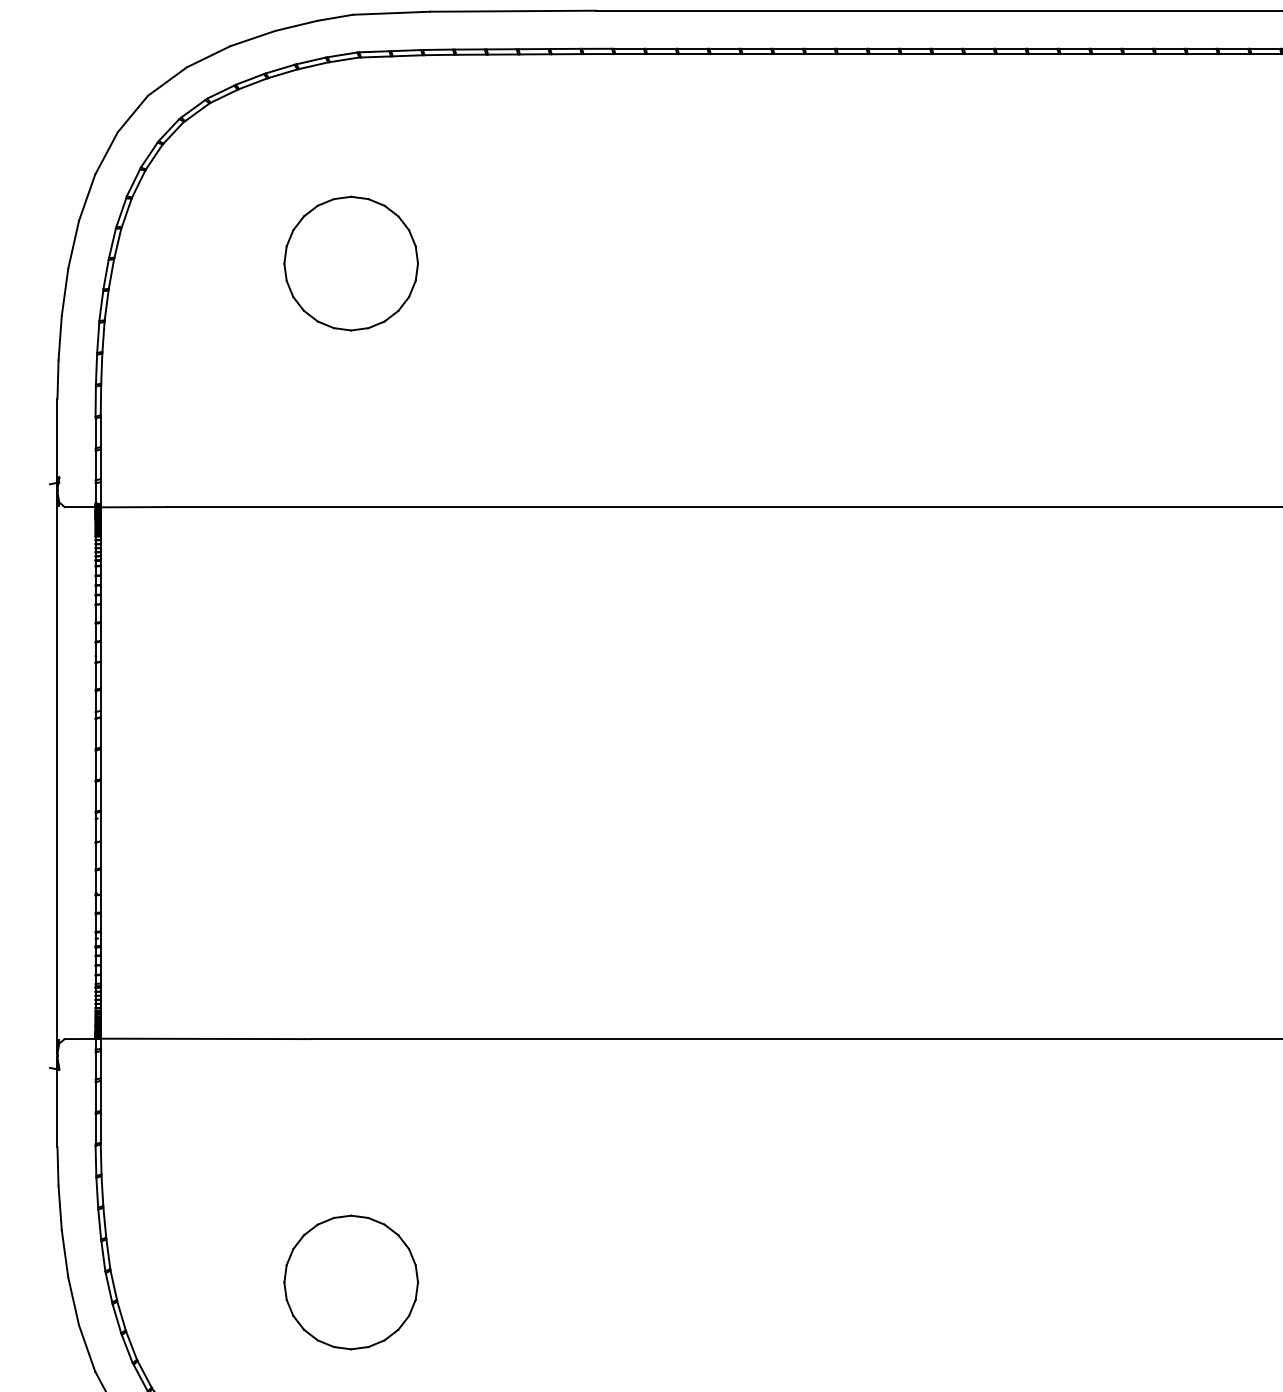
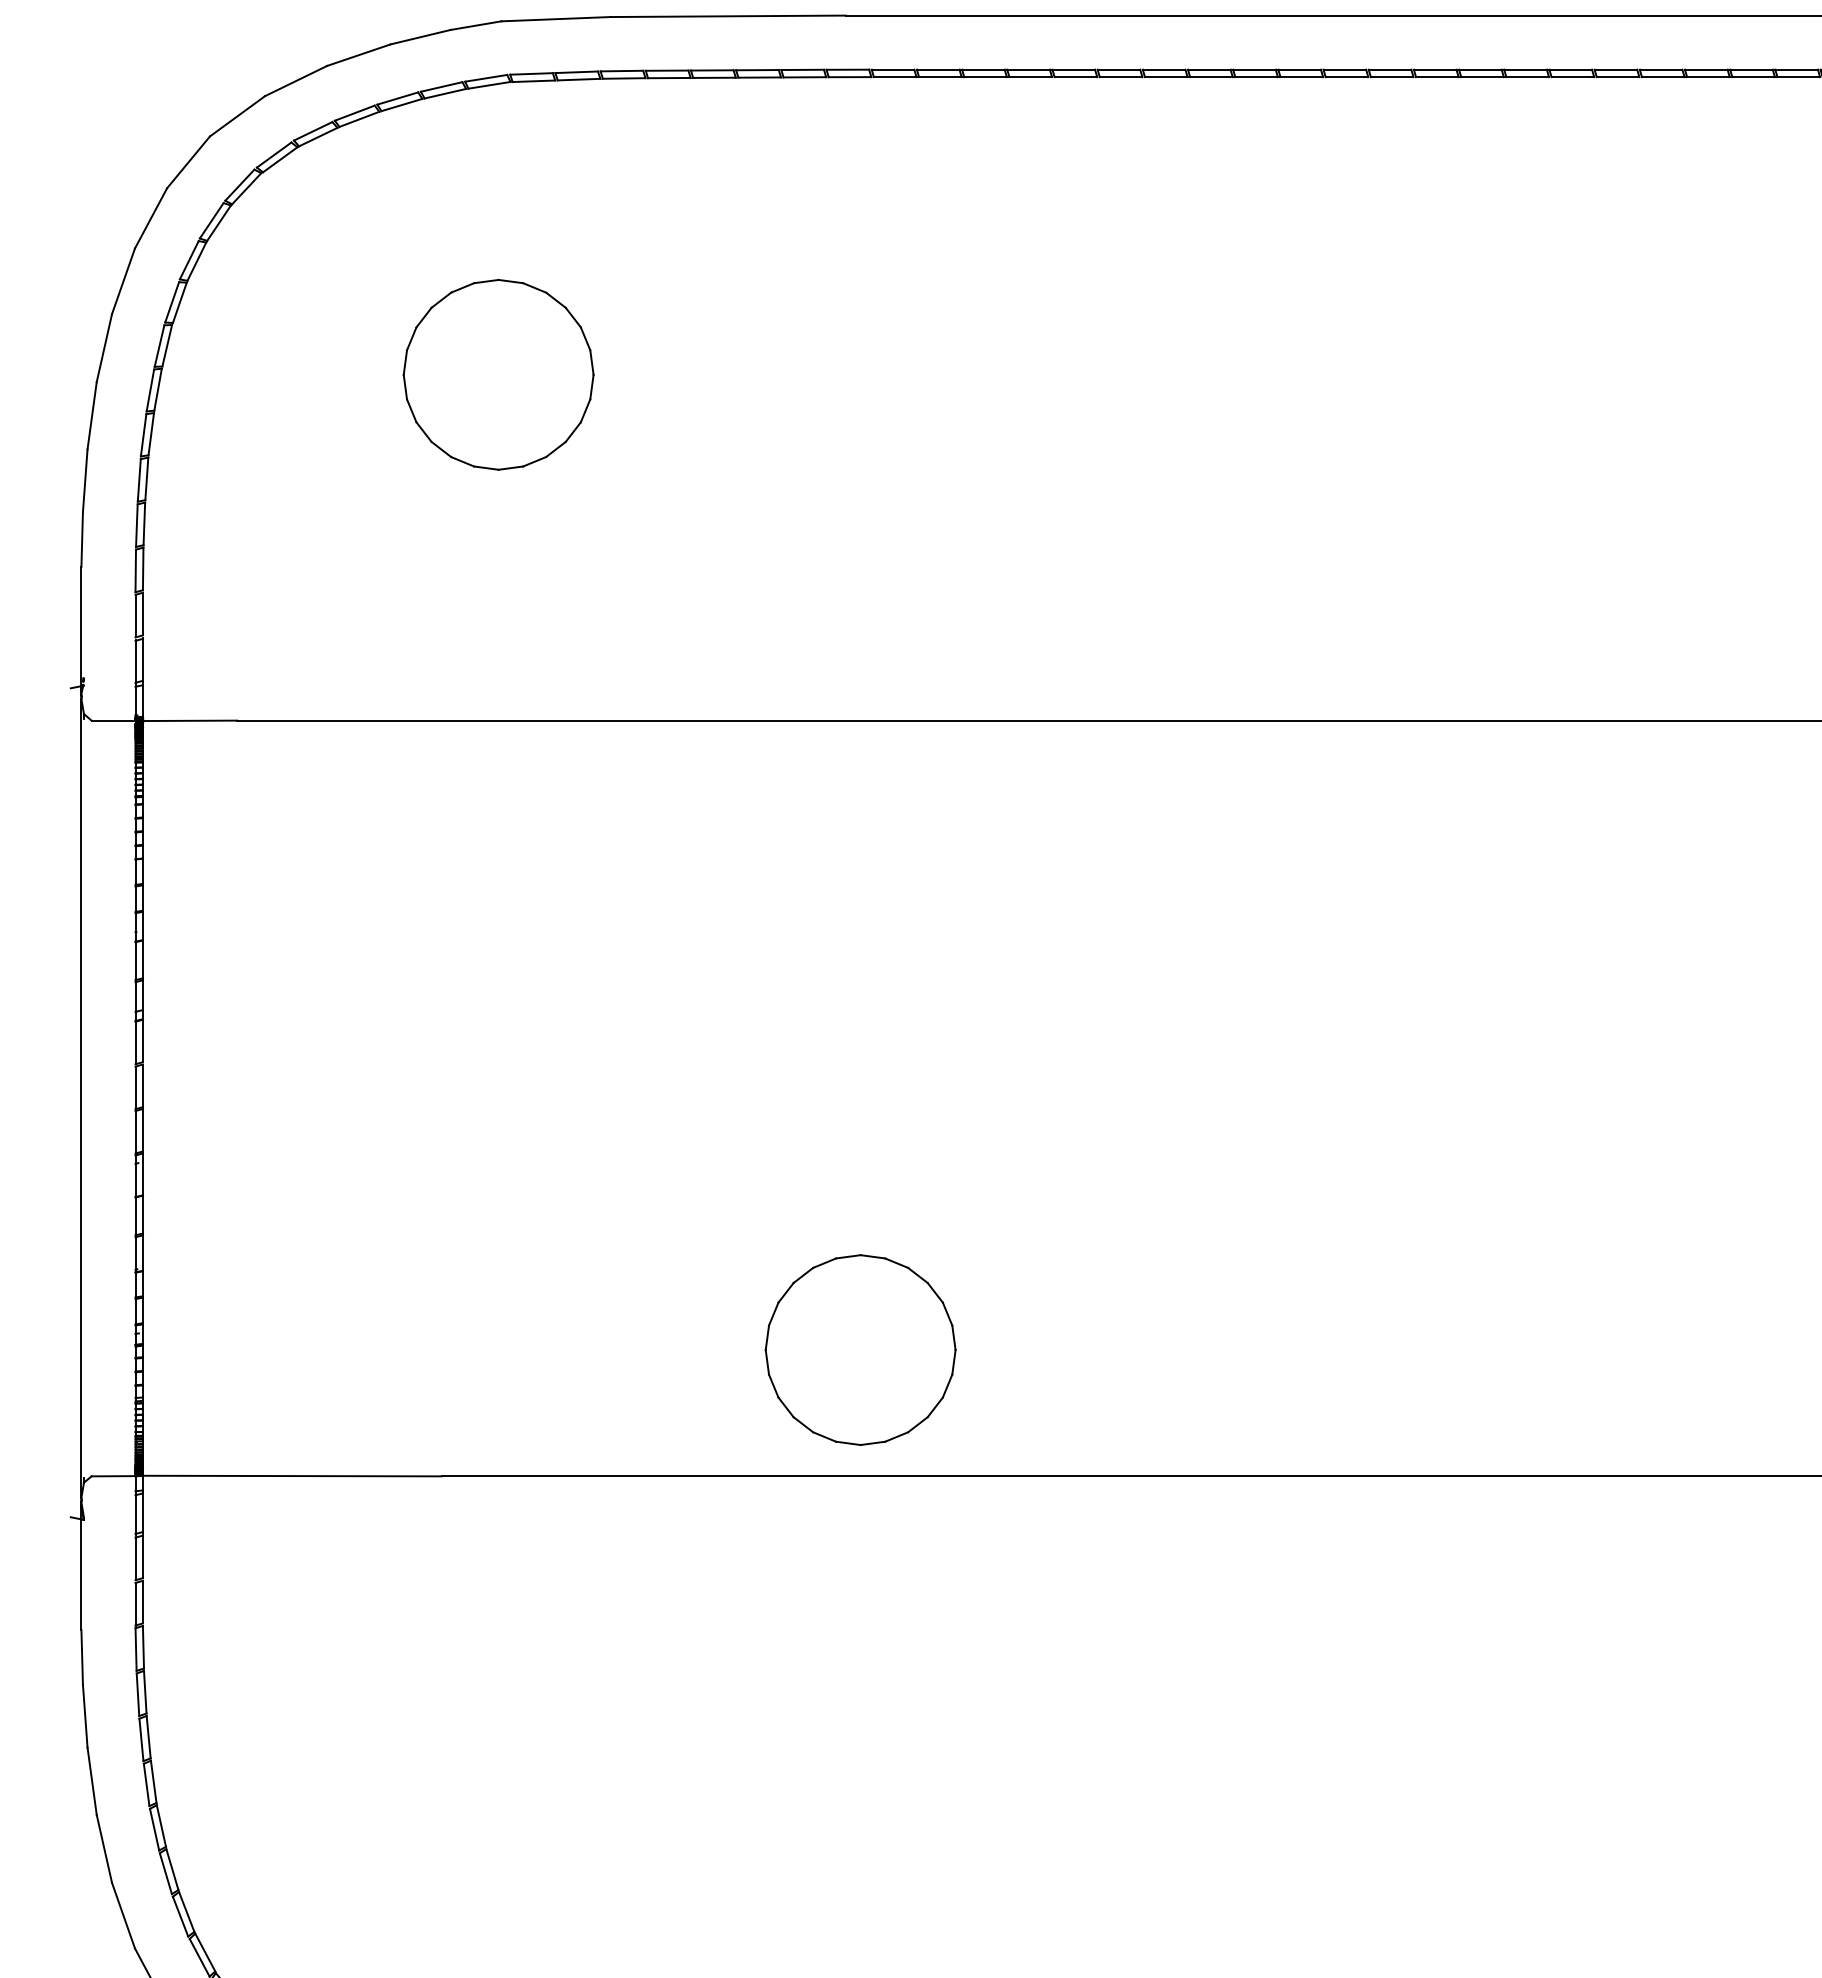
part: (351, 1282) -> (860, 1349), moved

